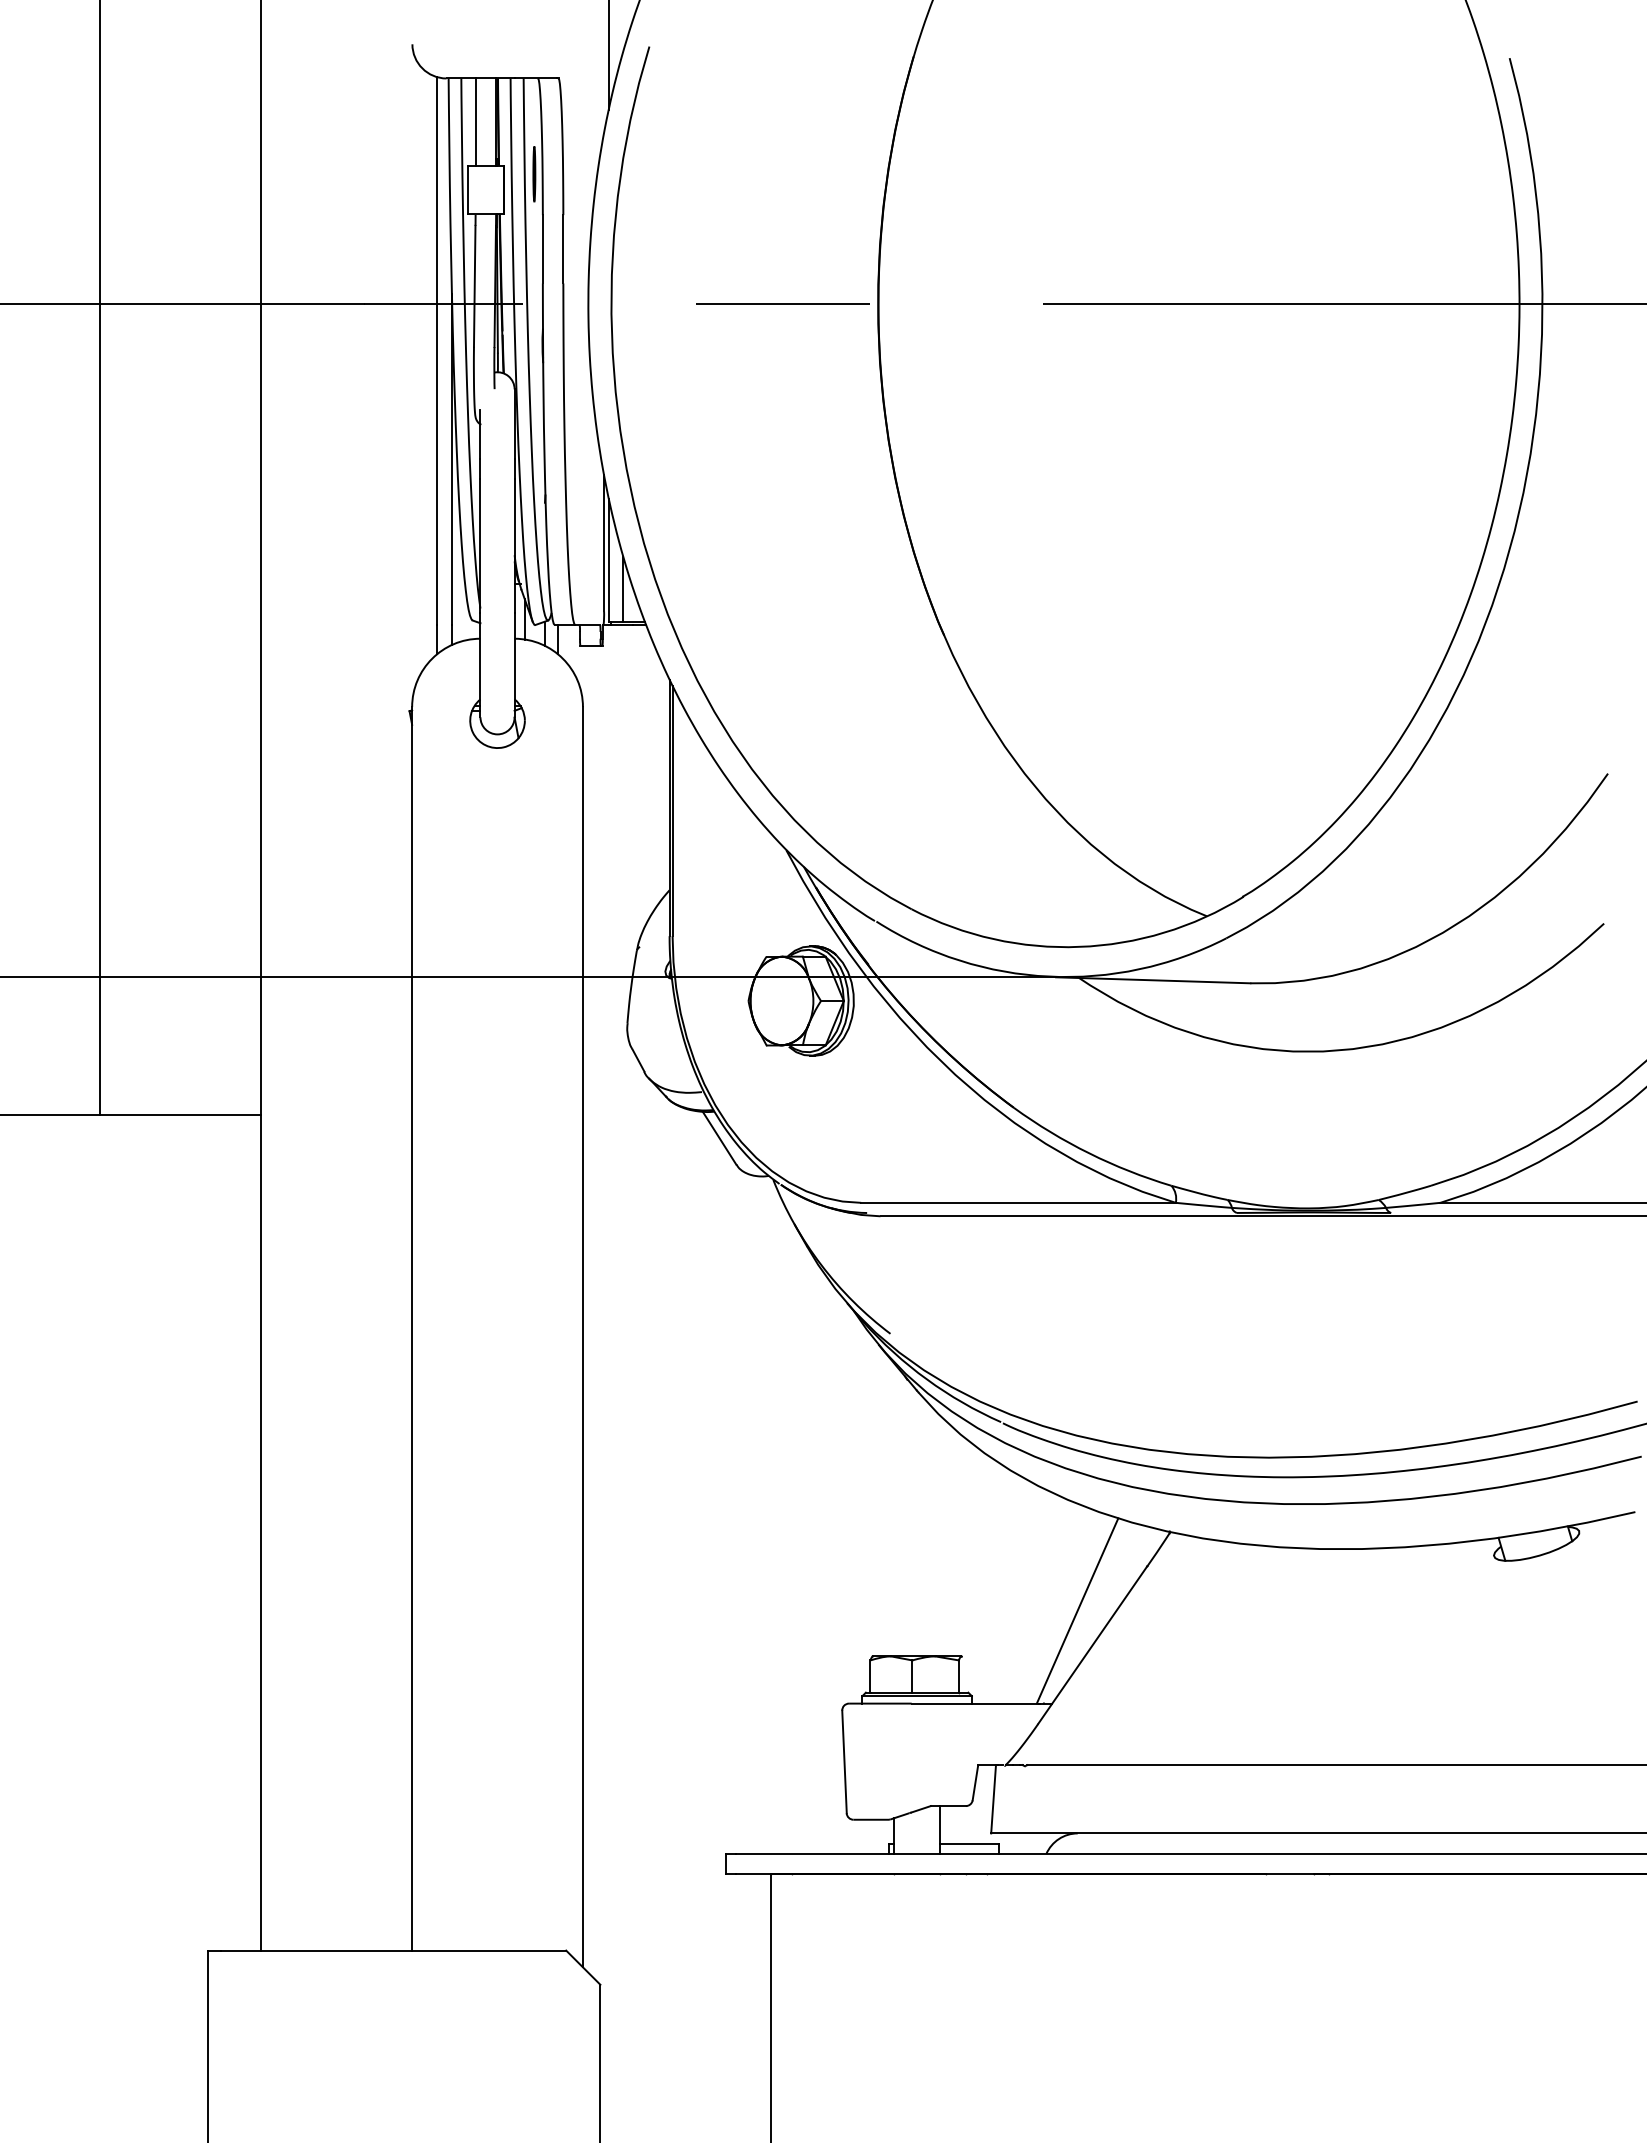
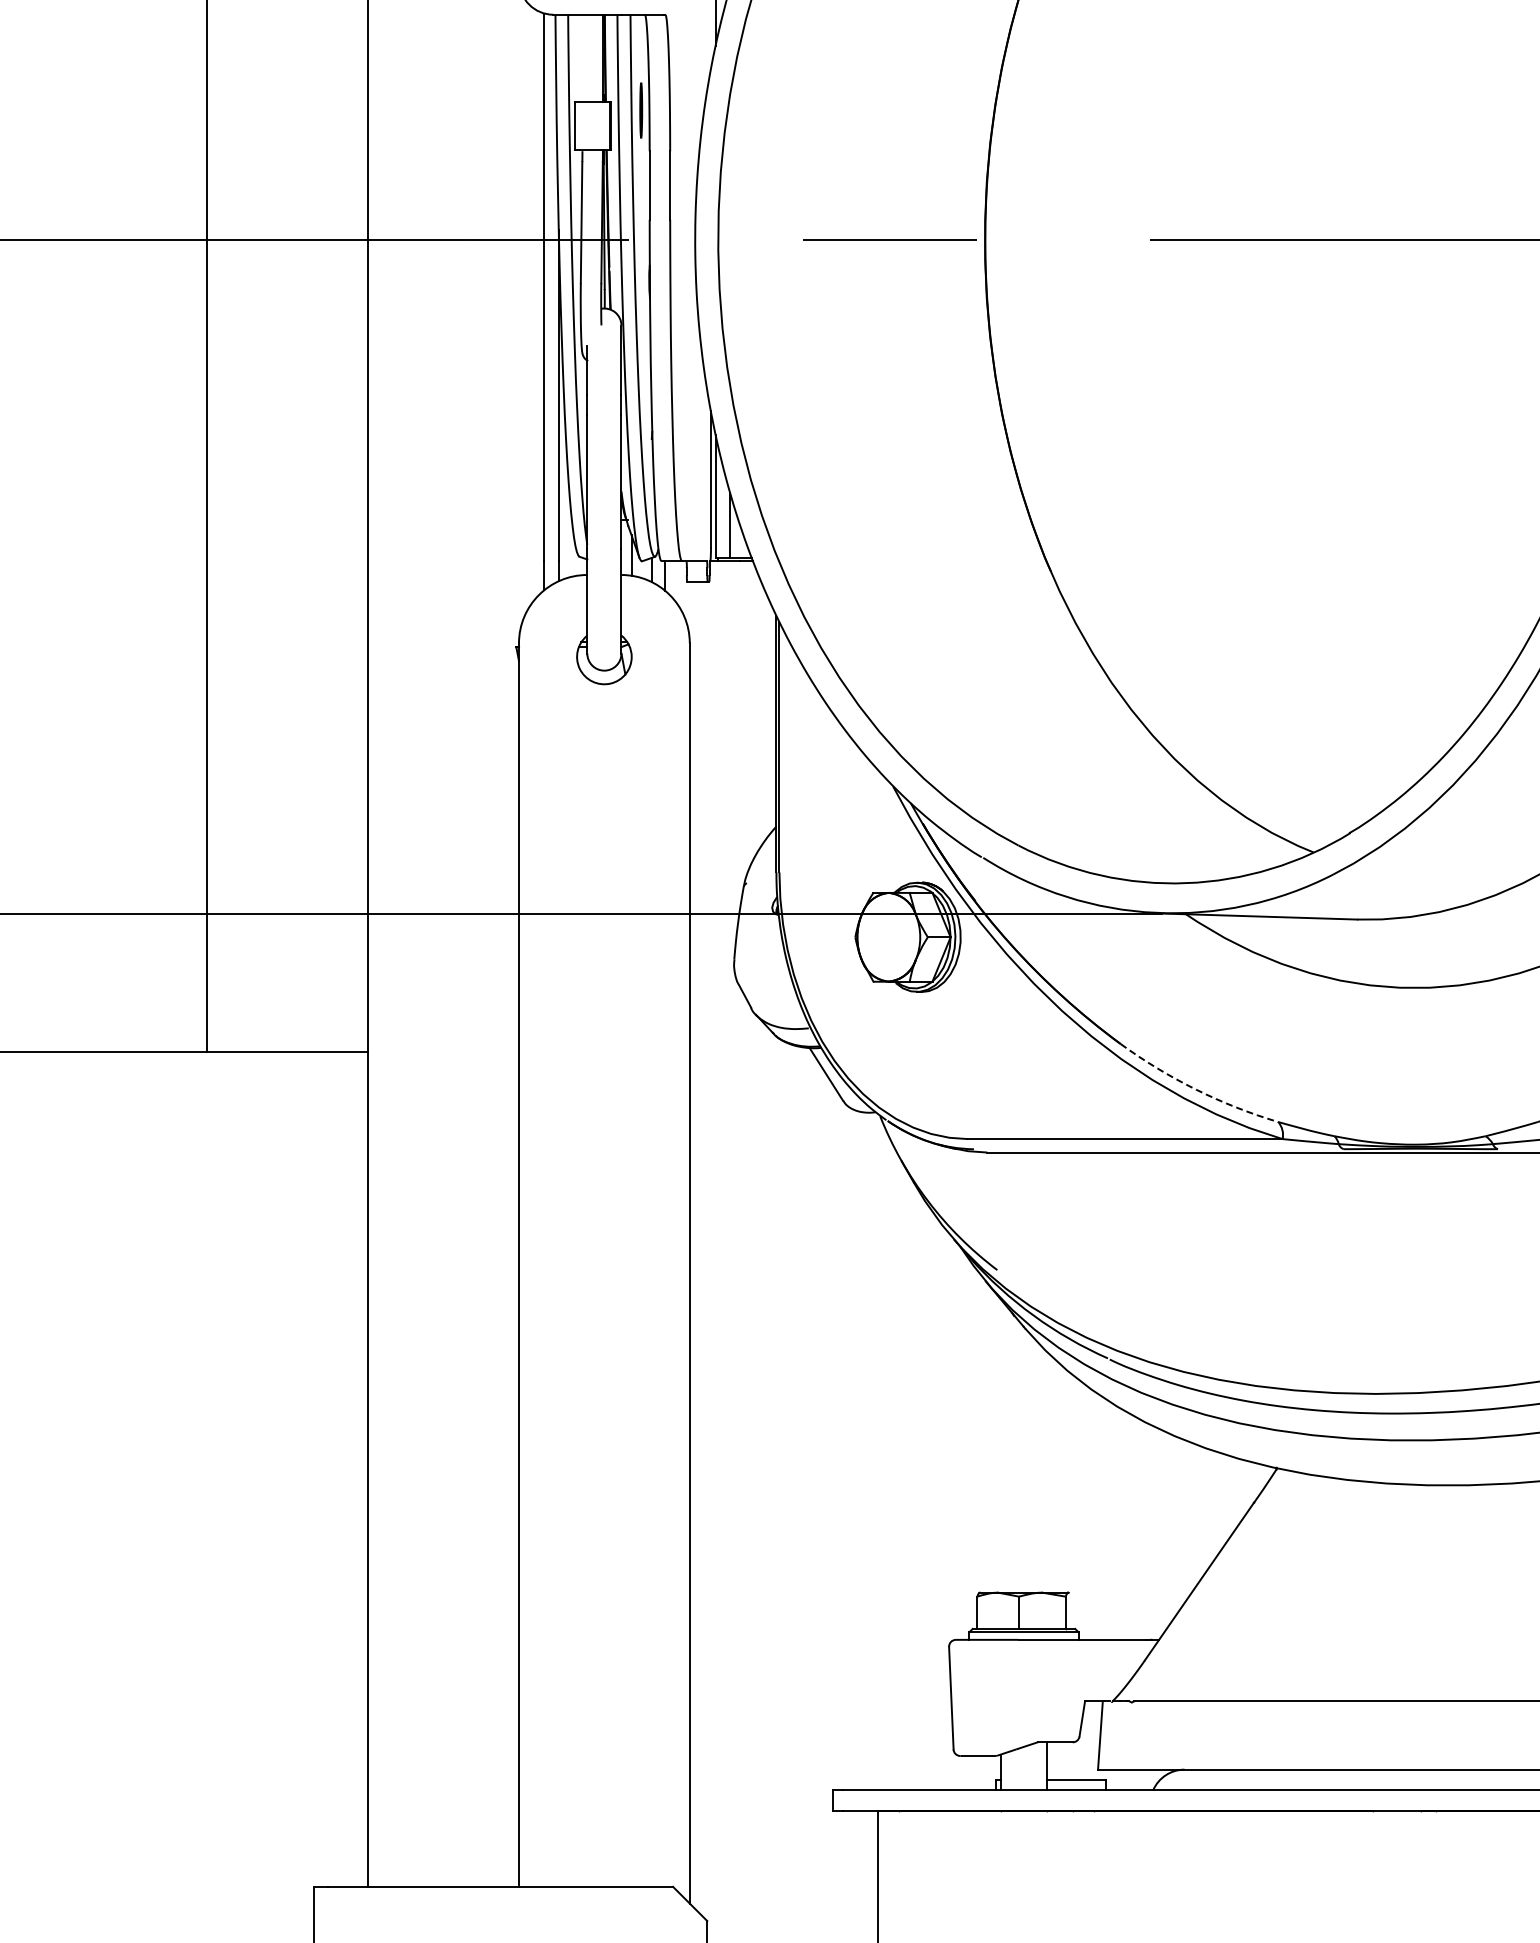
line: (475, 121) -> (582, 57), removed
arc: (1089, 1153) -> (1196, 1089), solid -> dashed
line: (1077, 1610) -> (1184, 1546), removed

